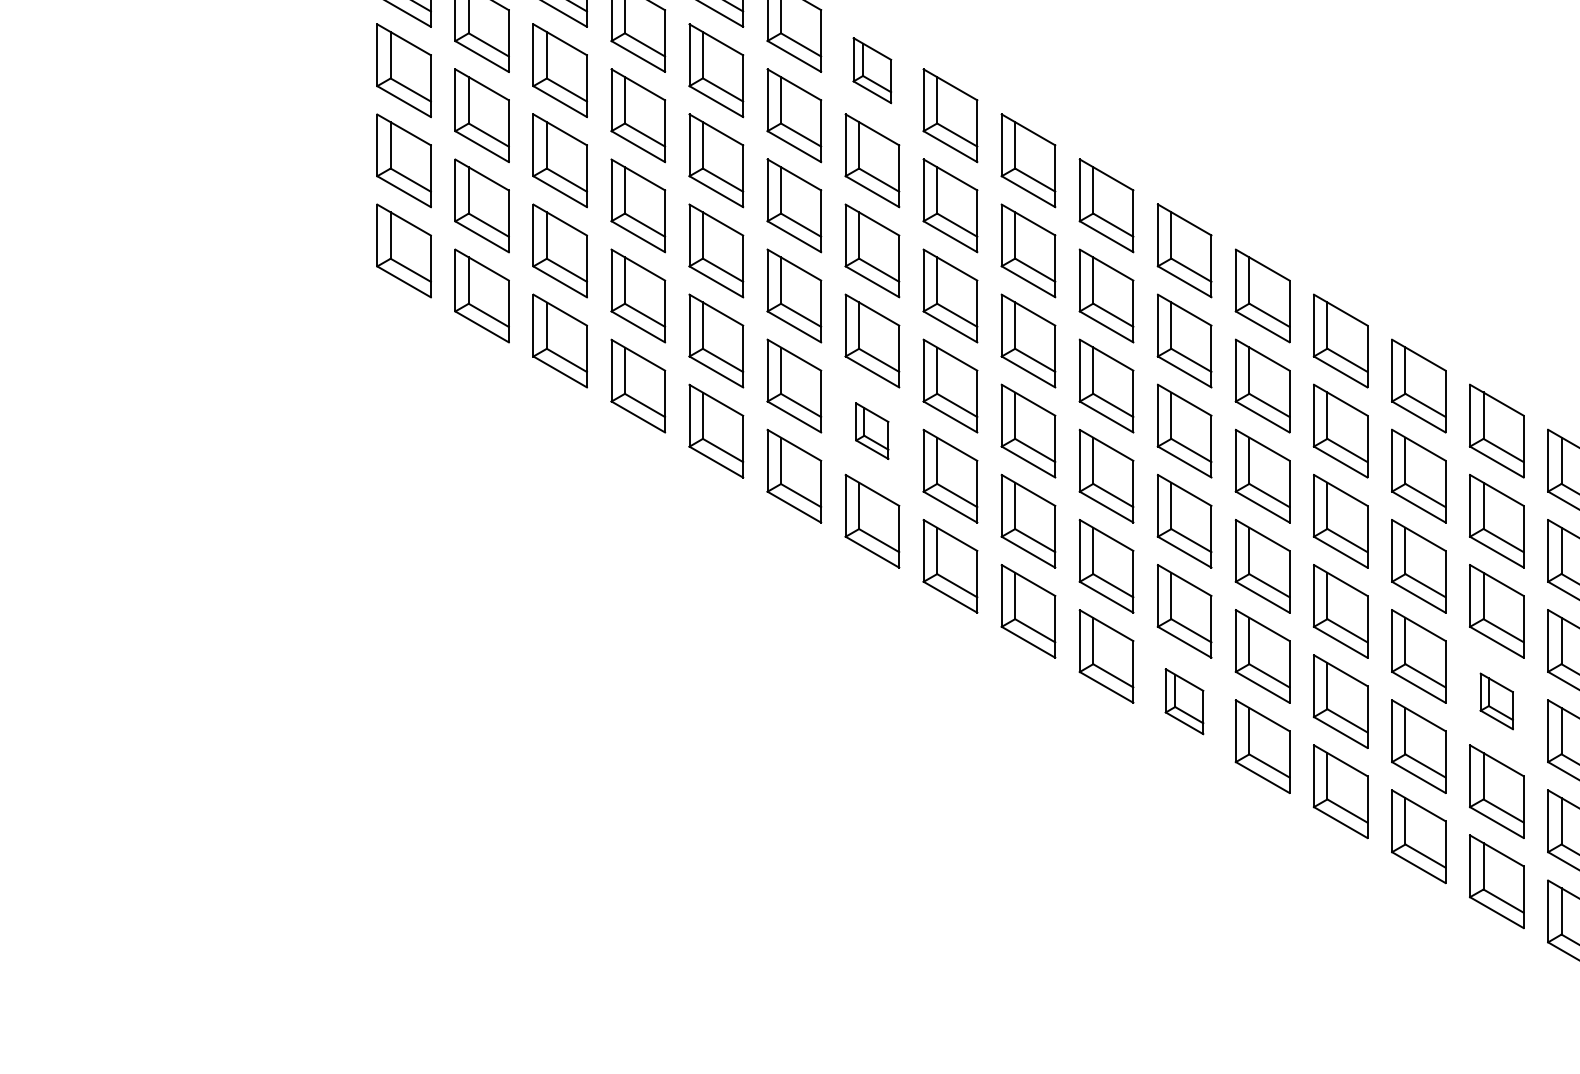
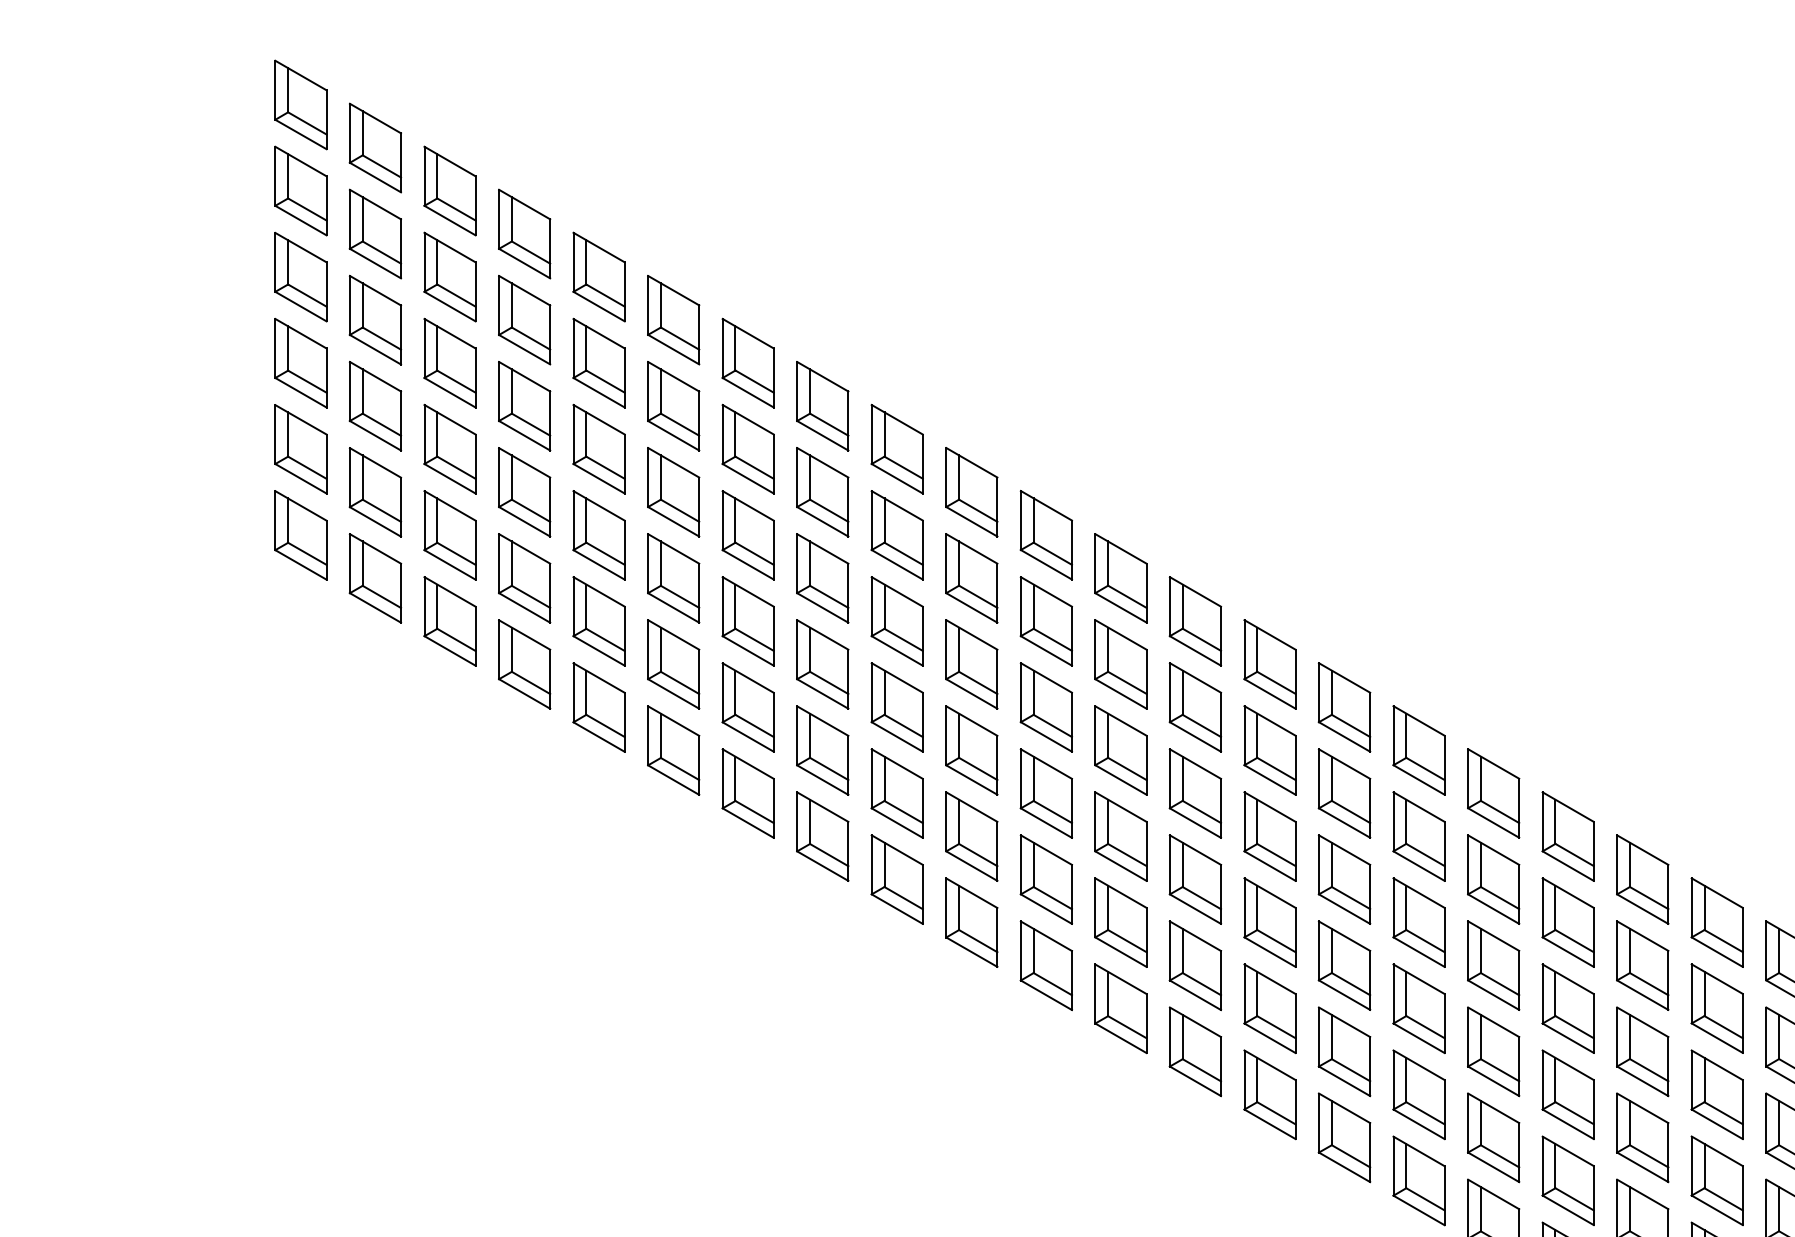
part: (871, 69) -> (747, 362), size x1.43
part: (871, 431) -> (747, 707), size x1.67
part: (1183, 701) -> (1045, 965), size x1.43
part: (1496, 701) -> (1344, 965), size x1.67

